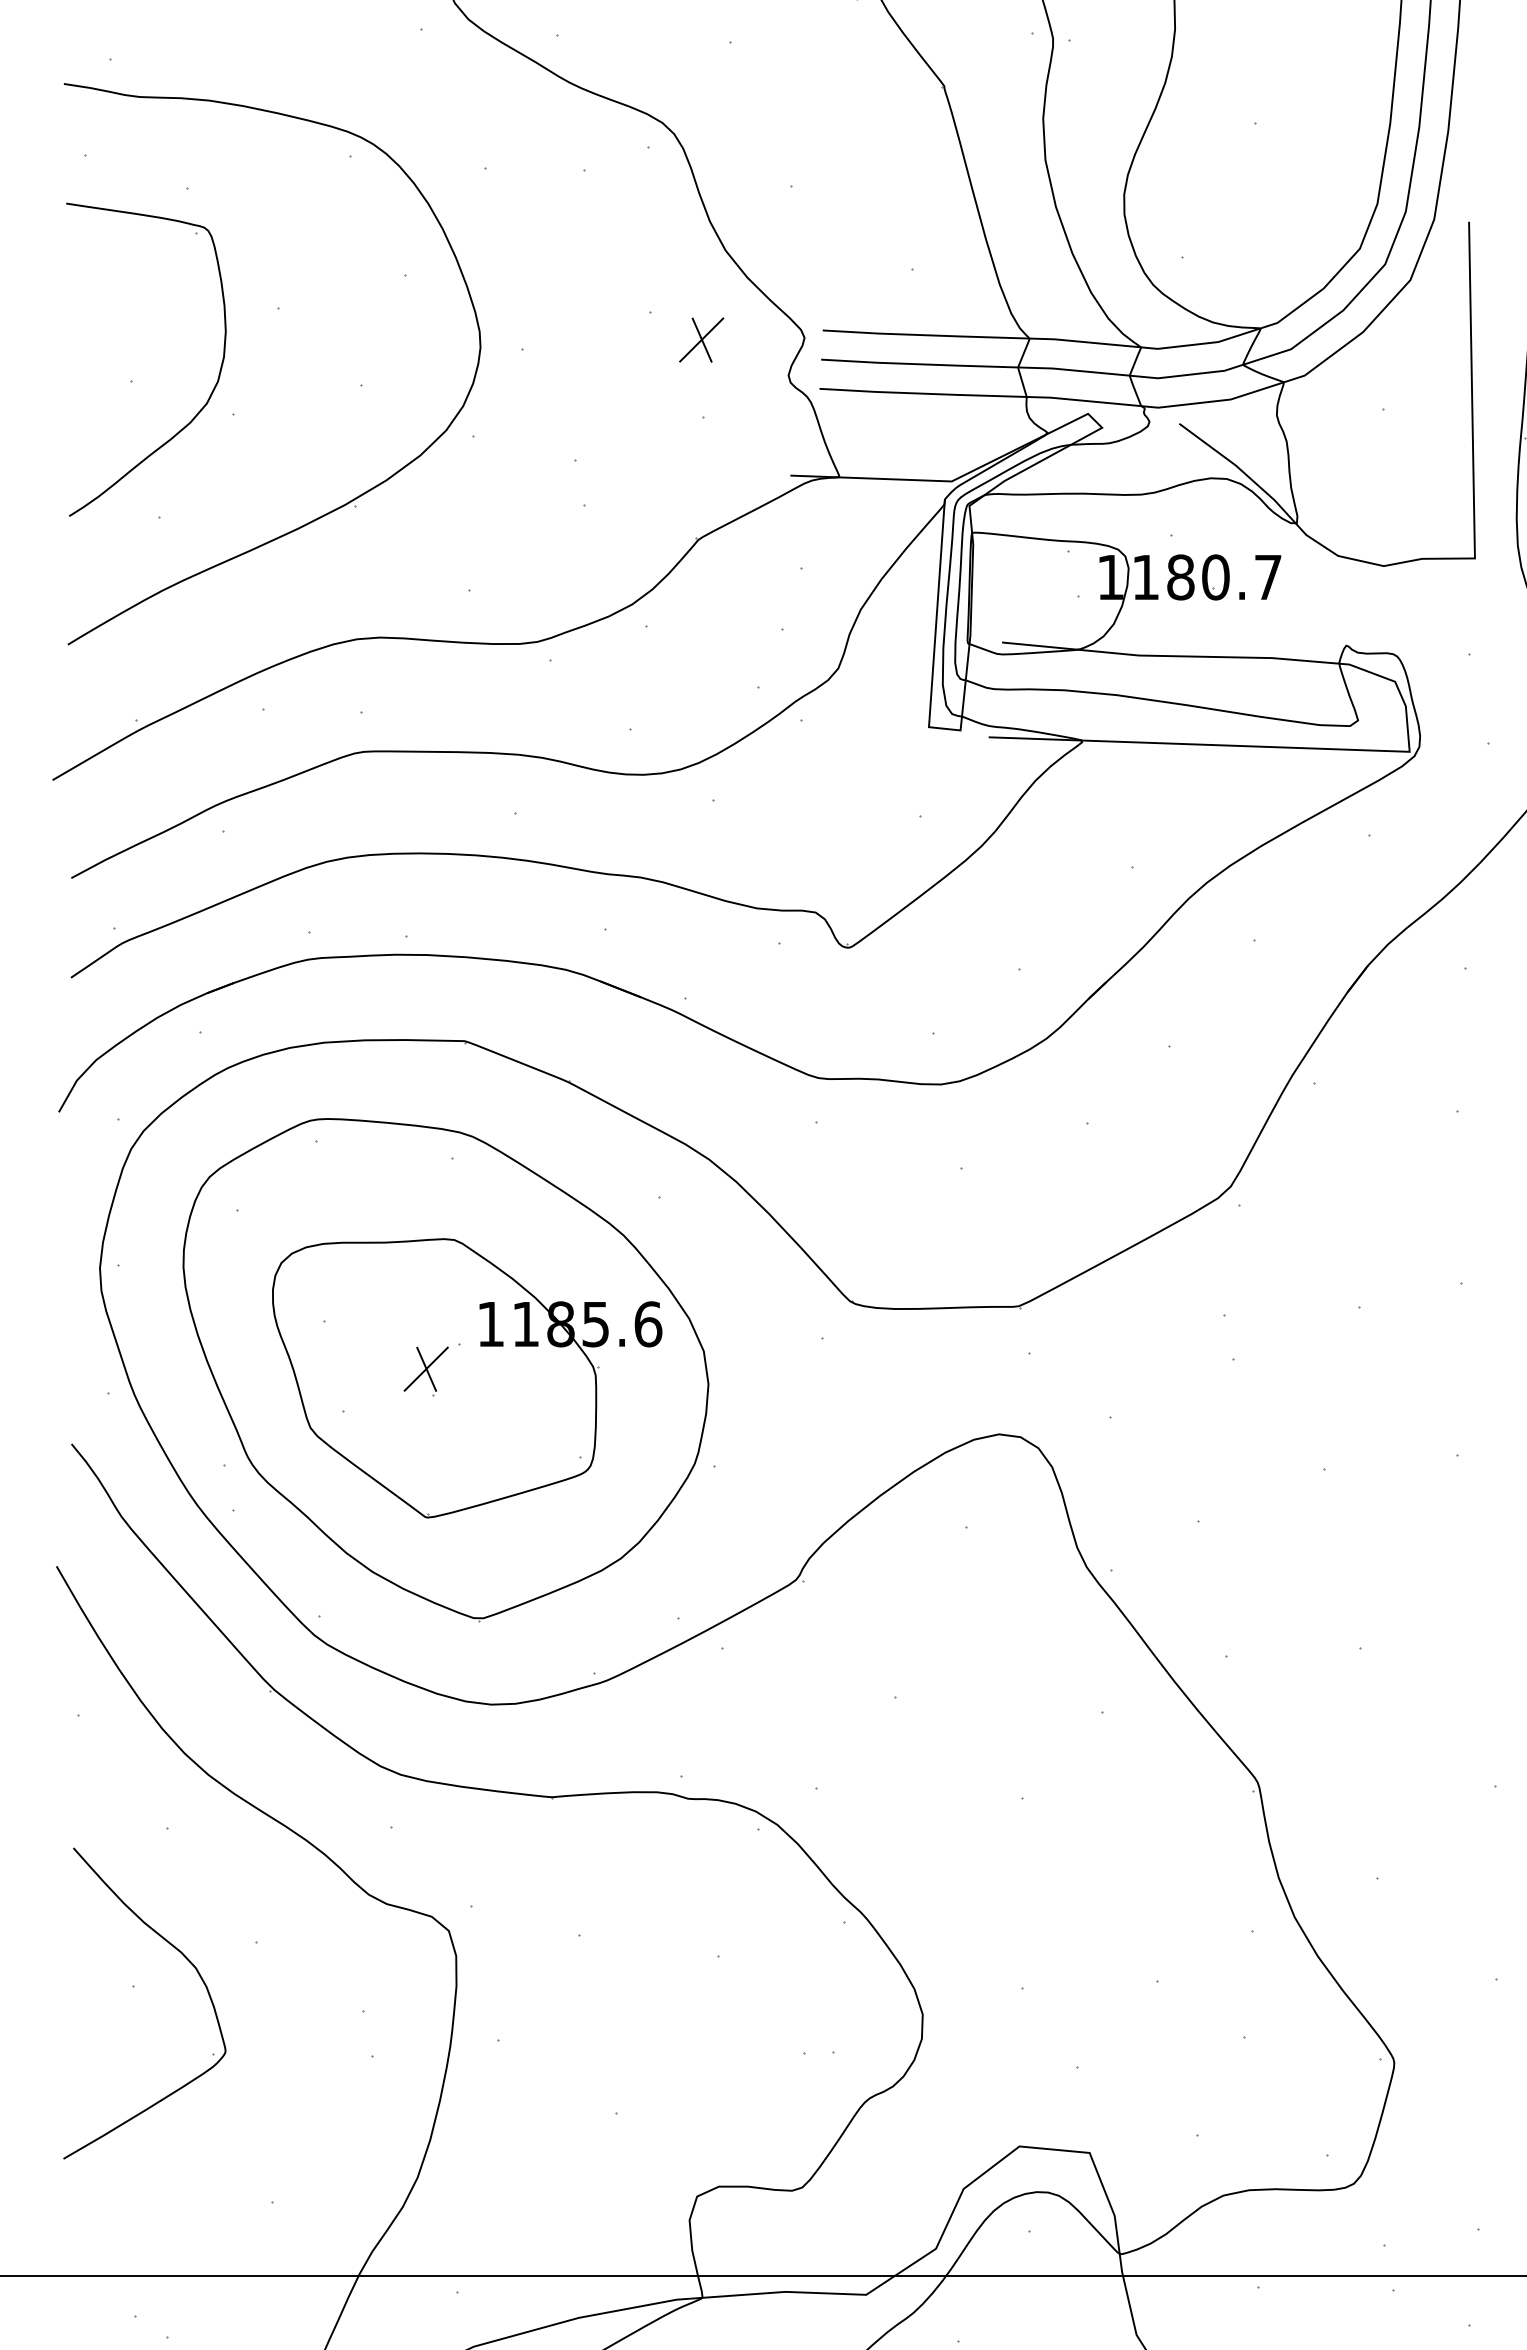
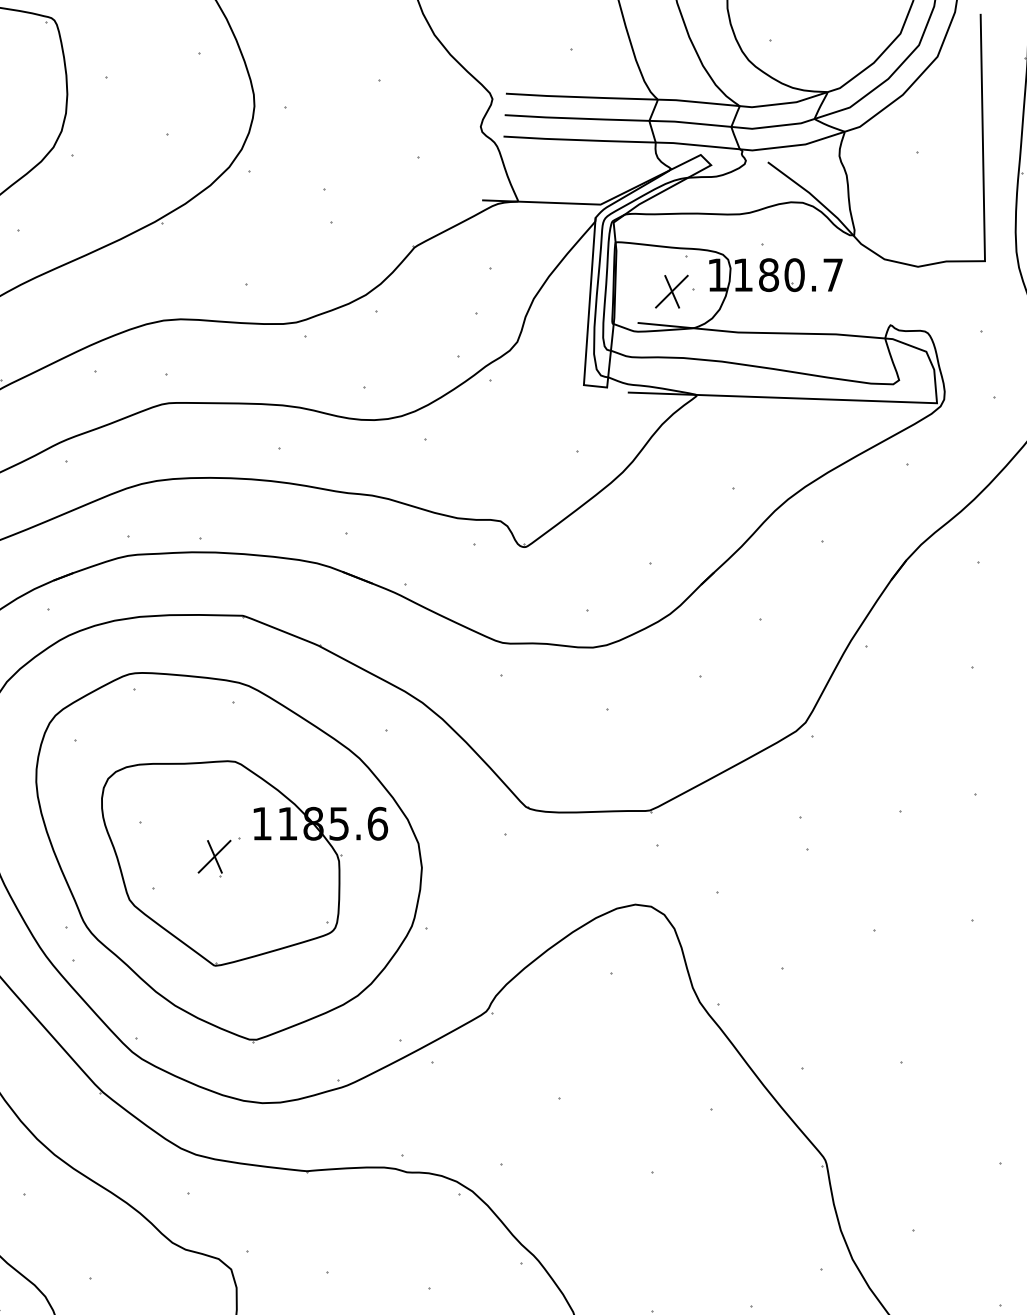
part: (701, 339) -> (671, 291), moved

